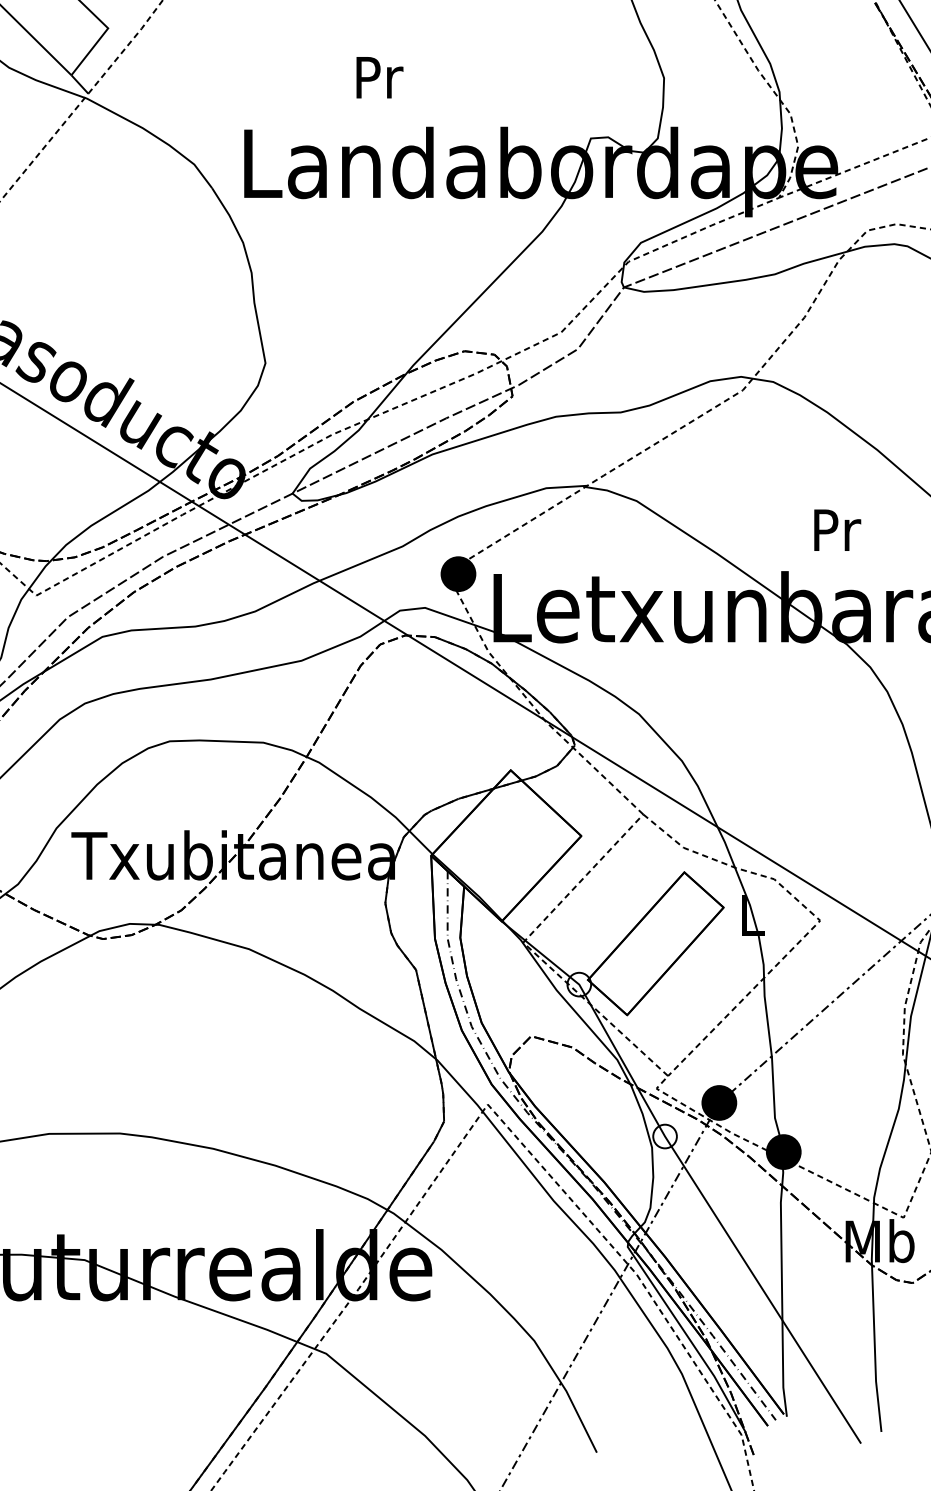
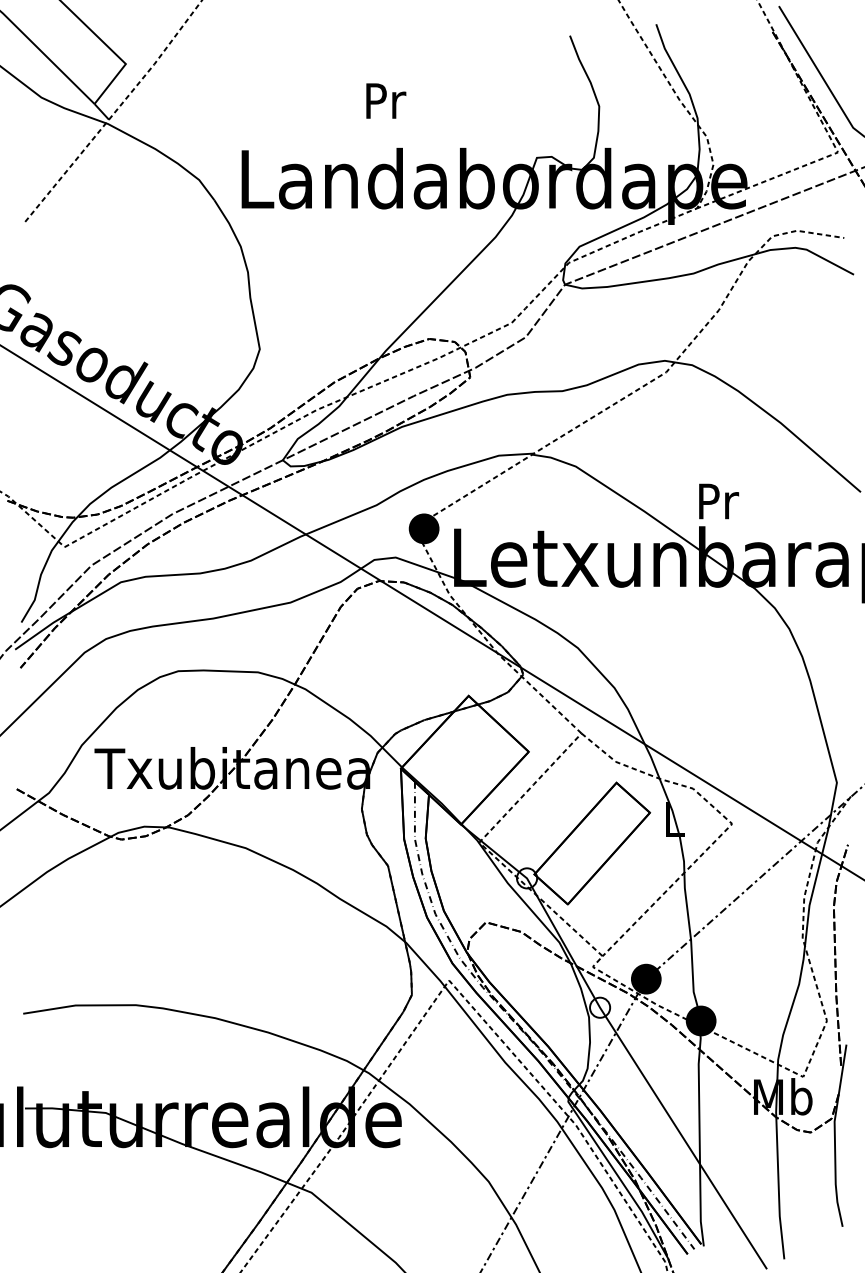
text: (380, 77) -> (386, 100), moved
text: (838, 530) -> (719, 501), moved

